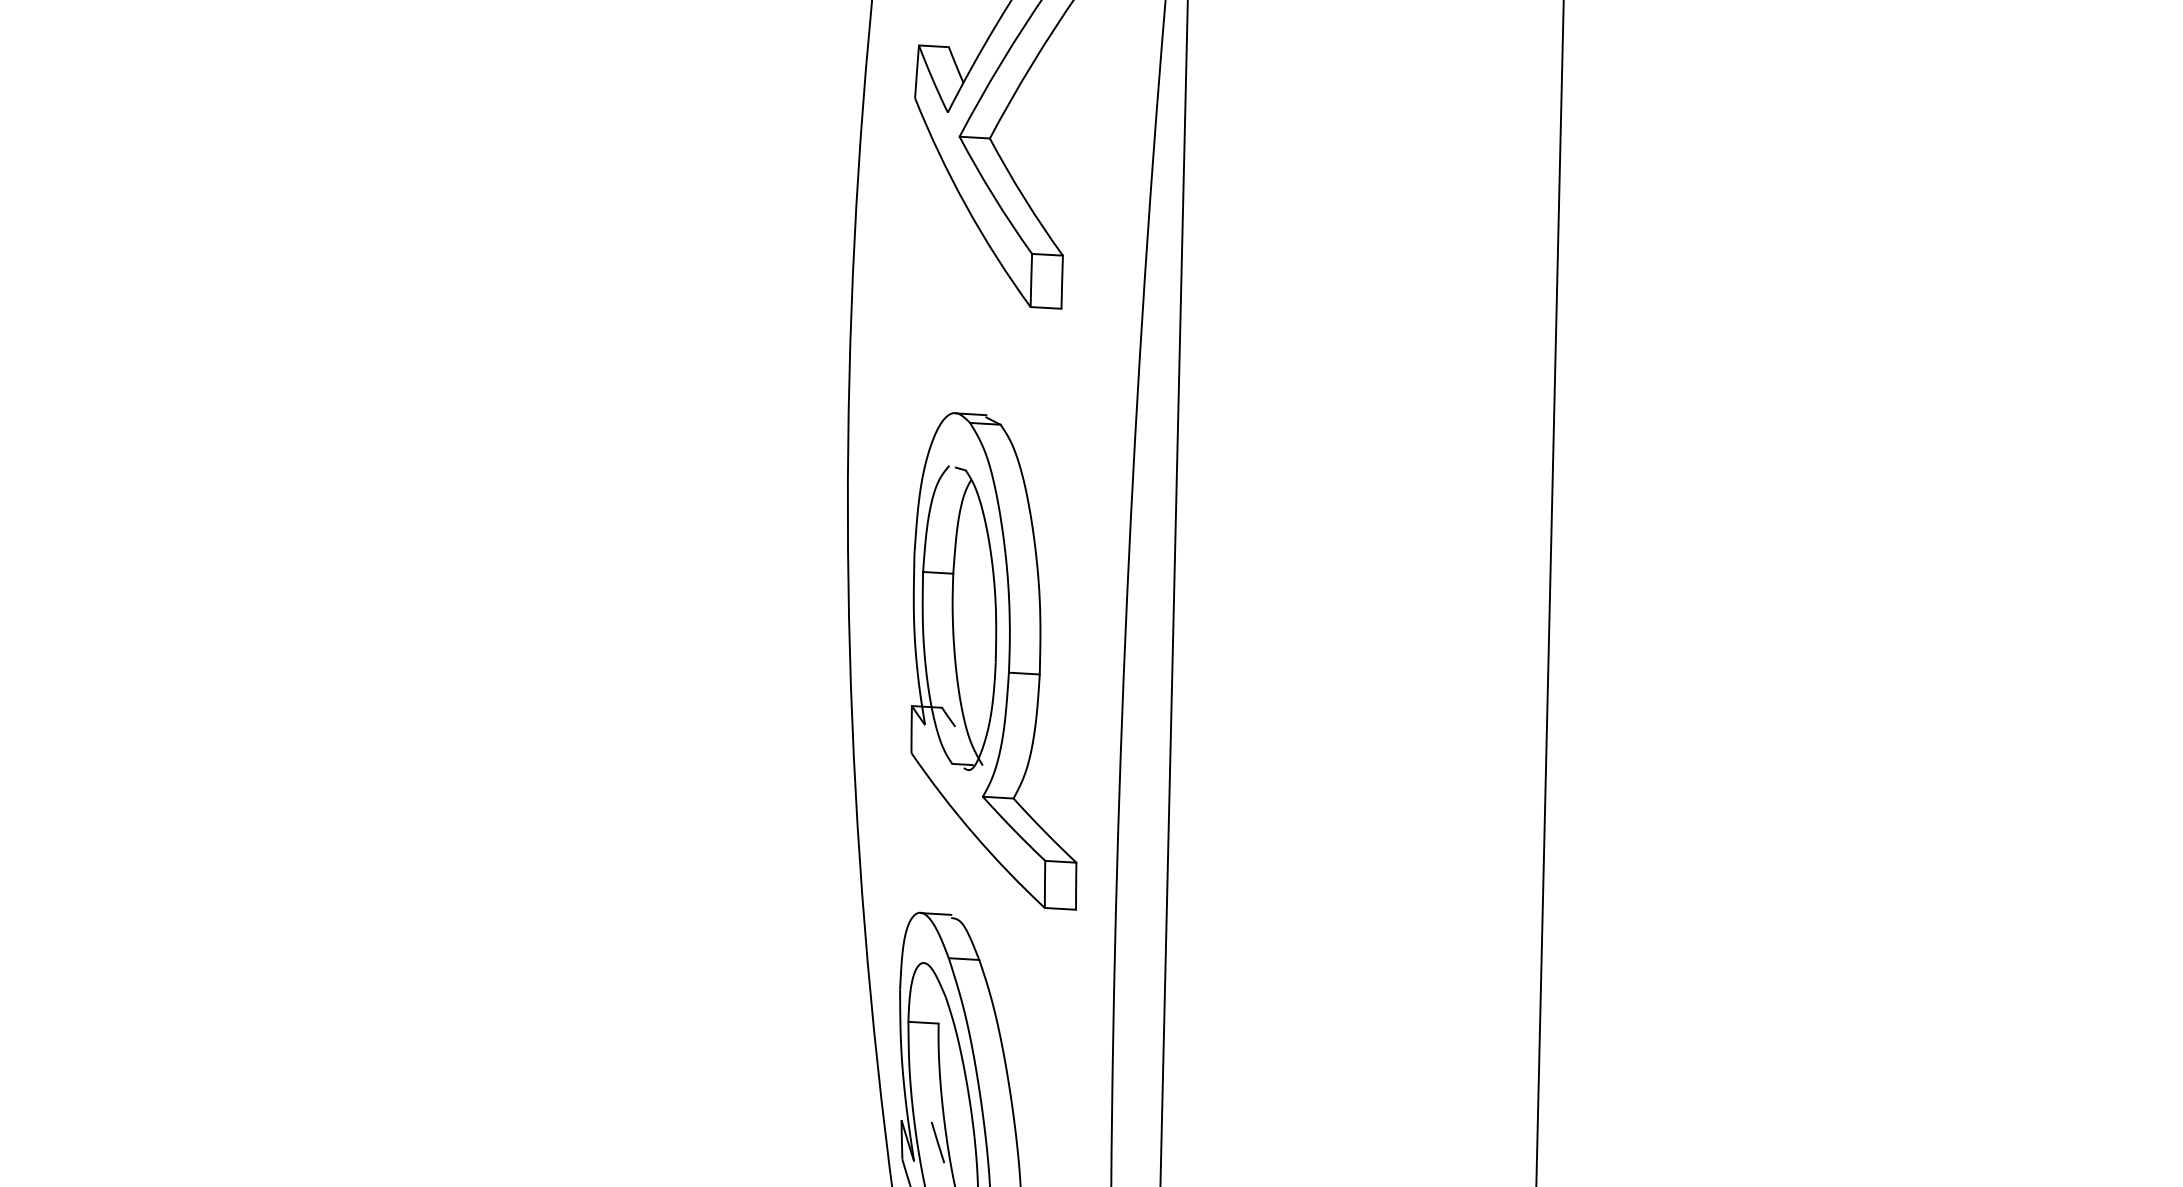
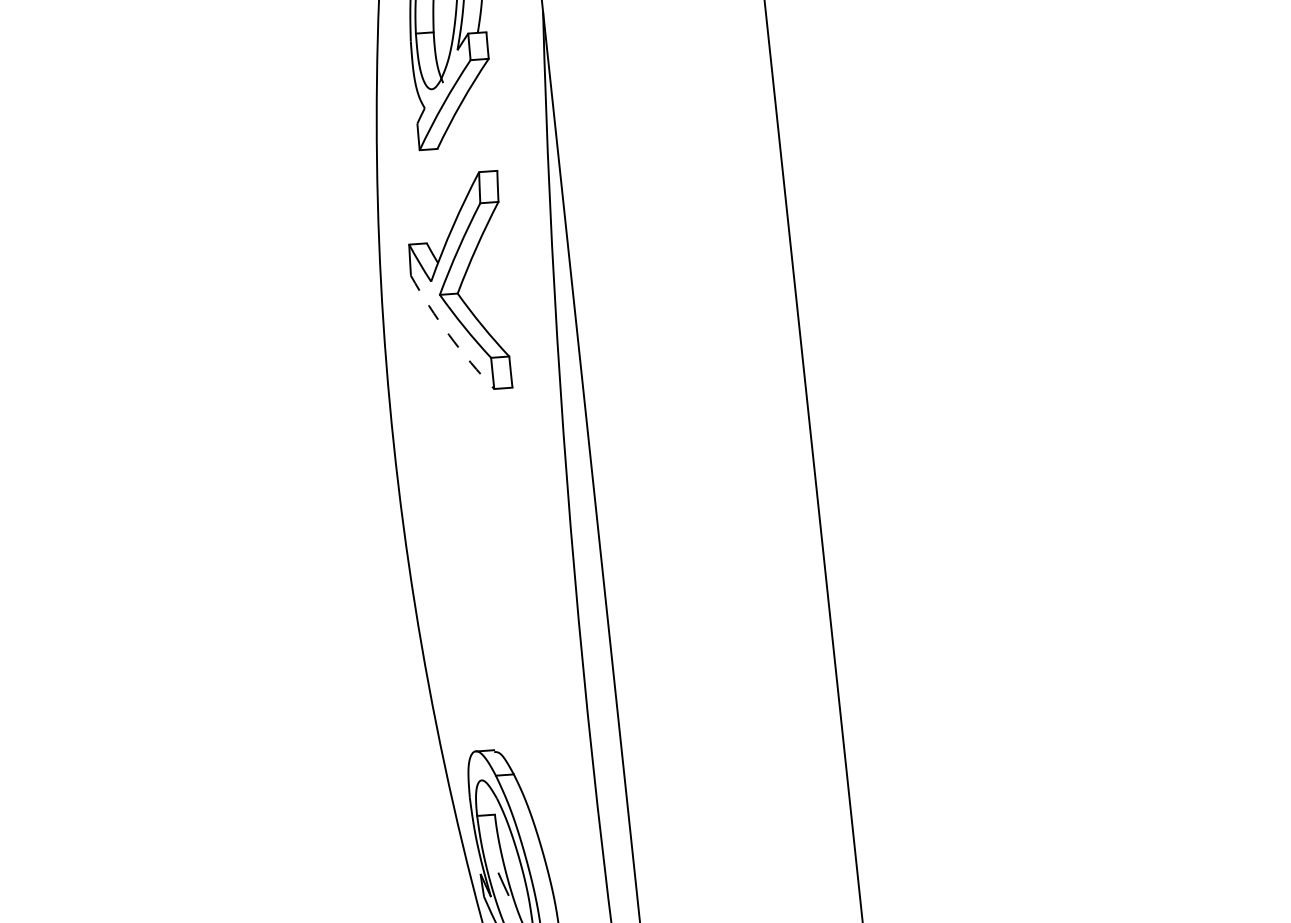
arc: (967, 205) -> (449, 334), solid -> dashed
part: (1002, 658) -> (504, 596), removed

